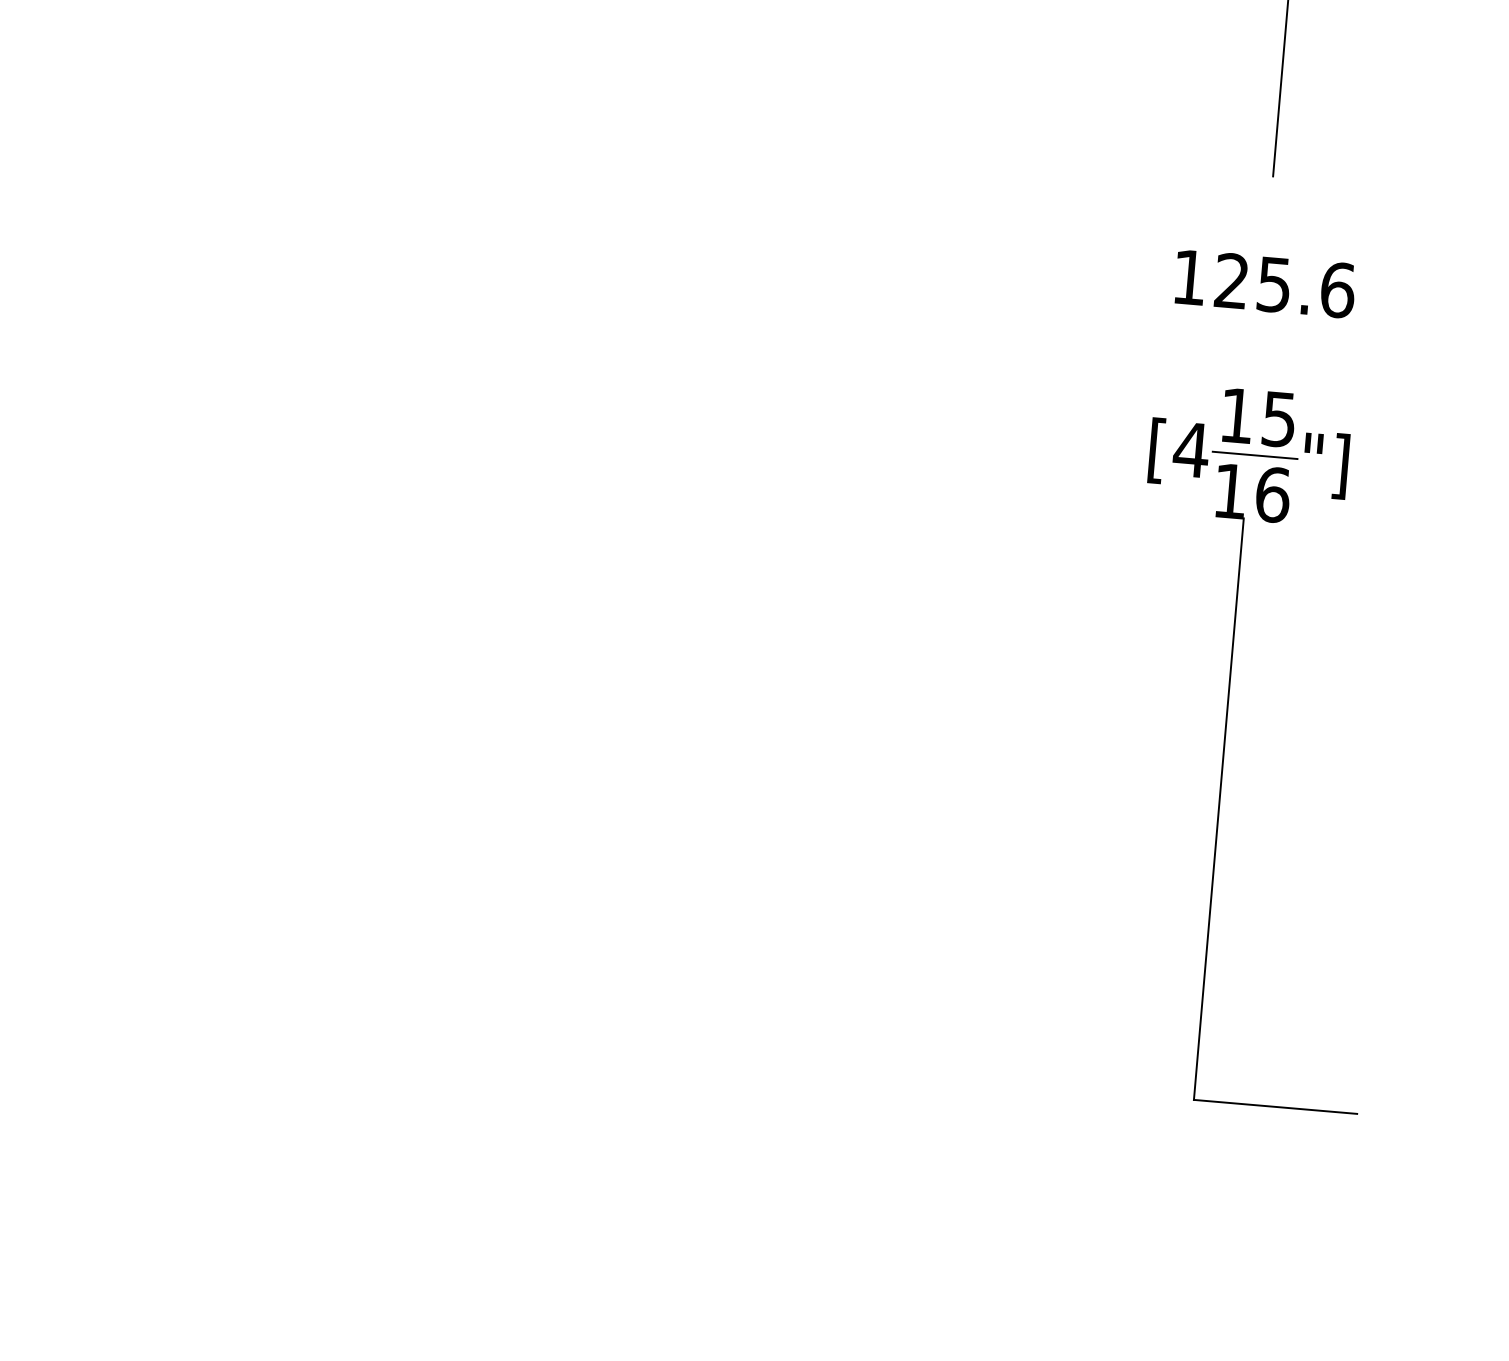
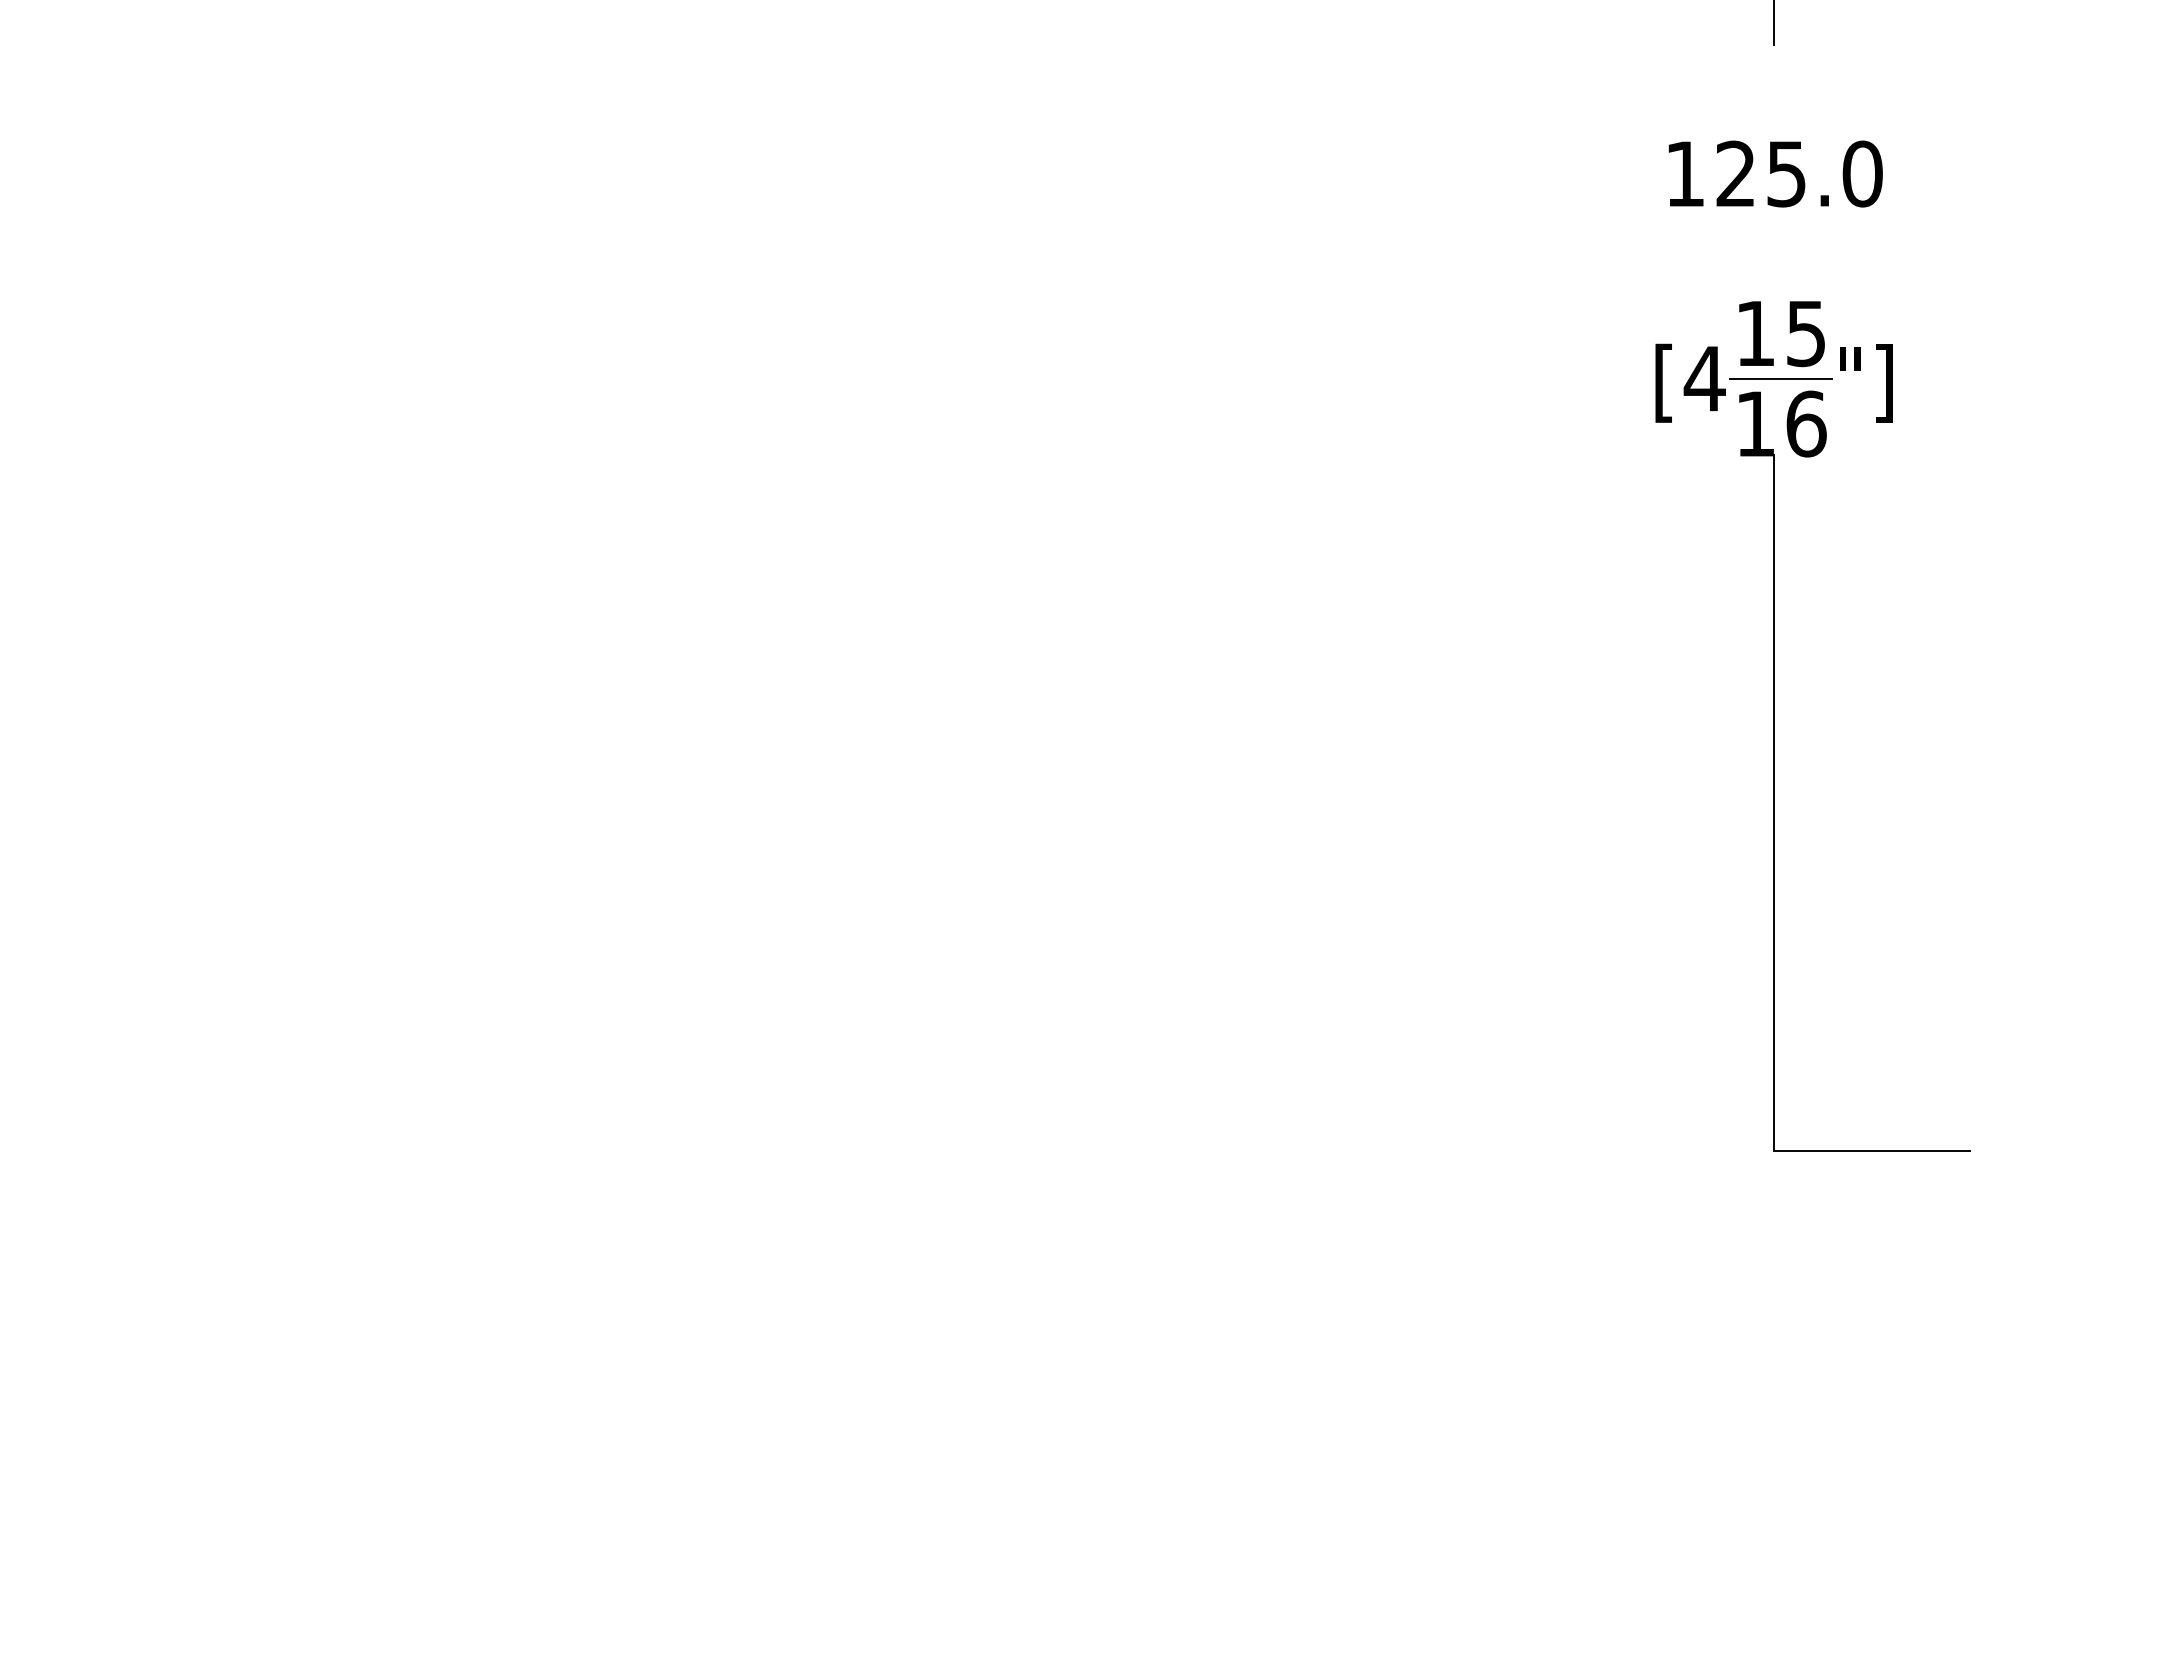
text: (1337, 289) -> (1862, 173), 125.6 -> 125.0

